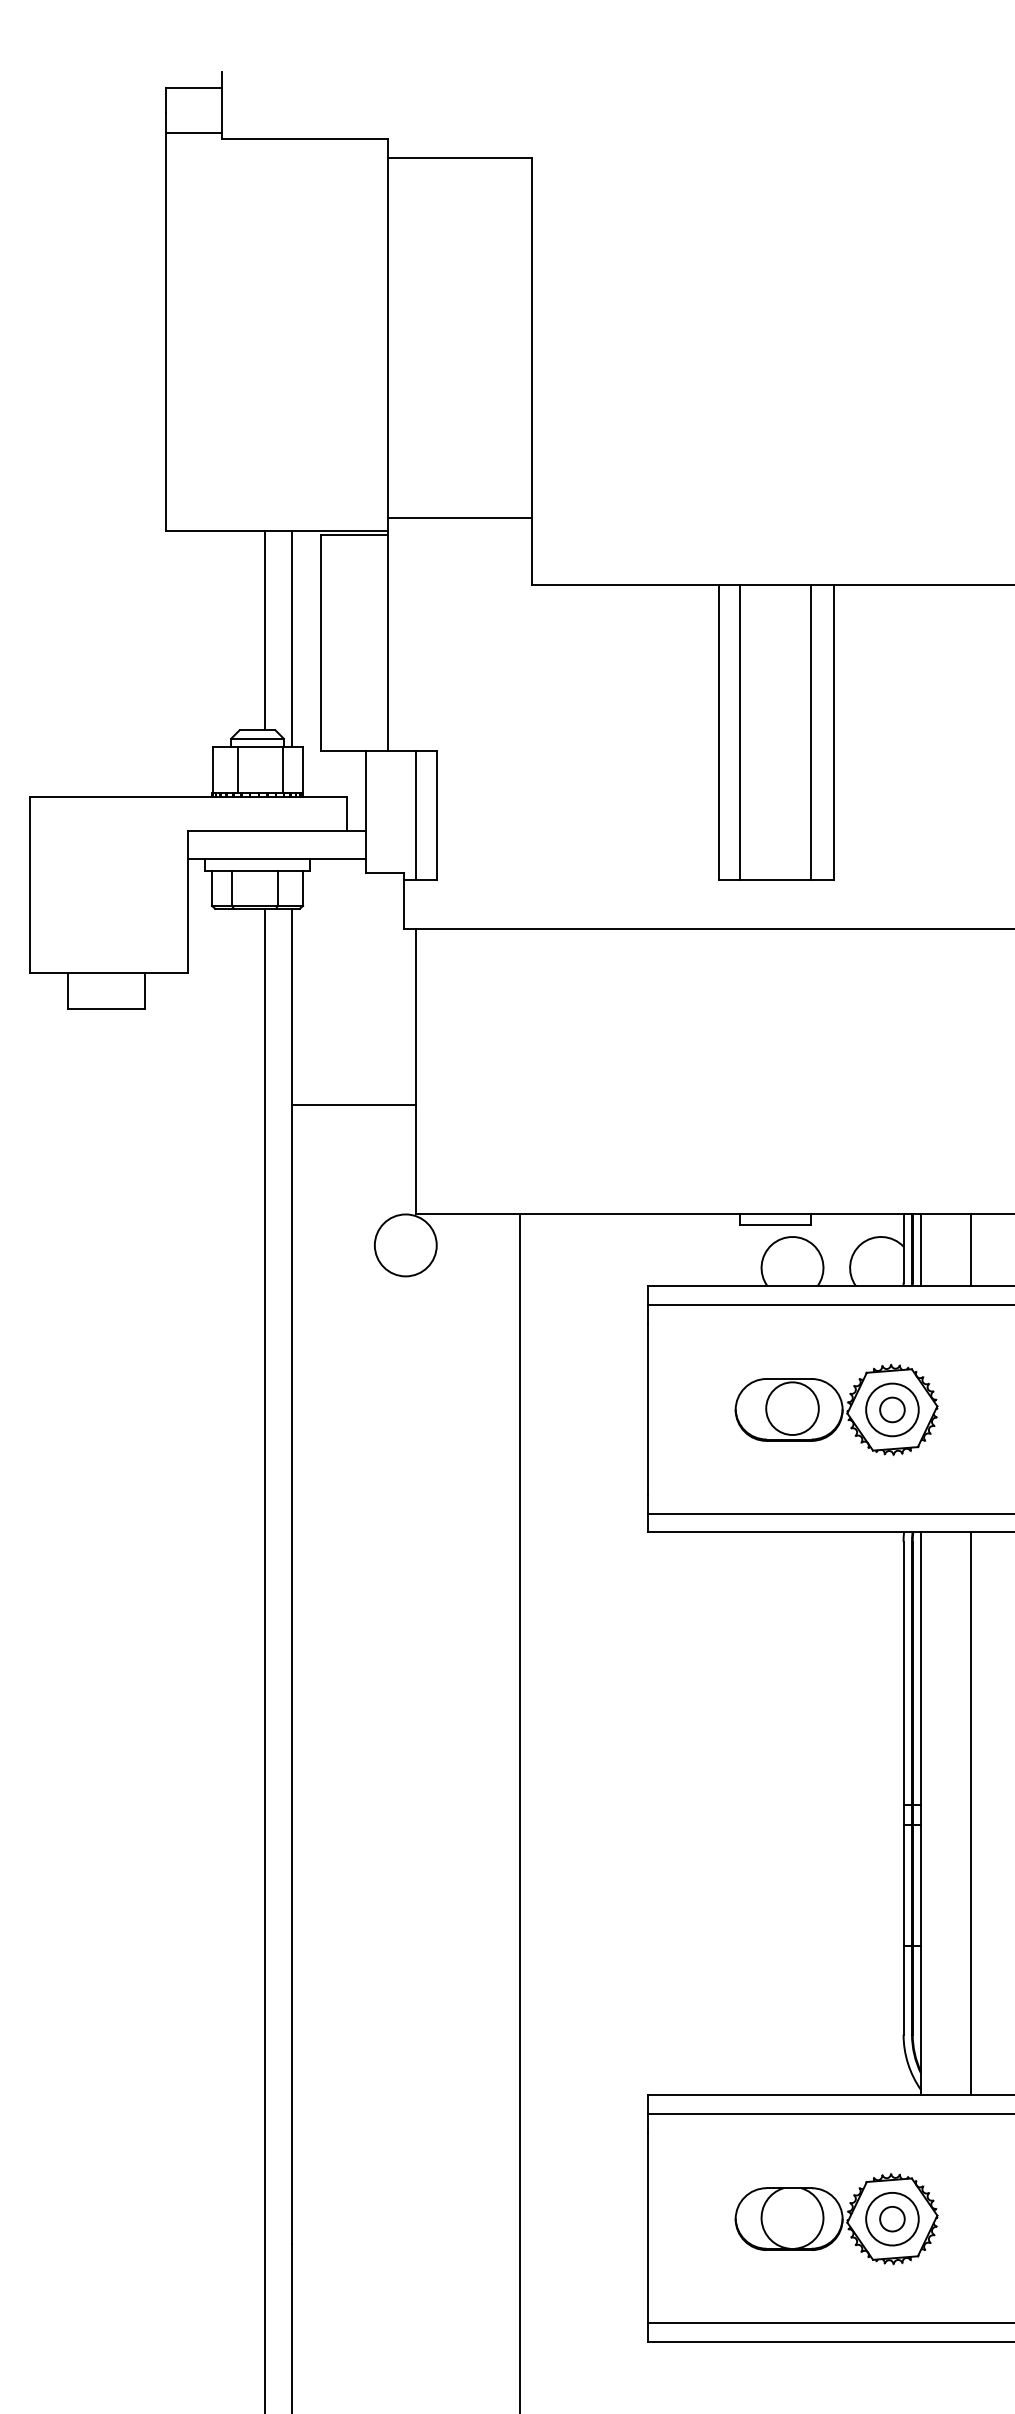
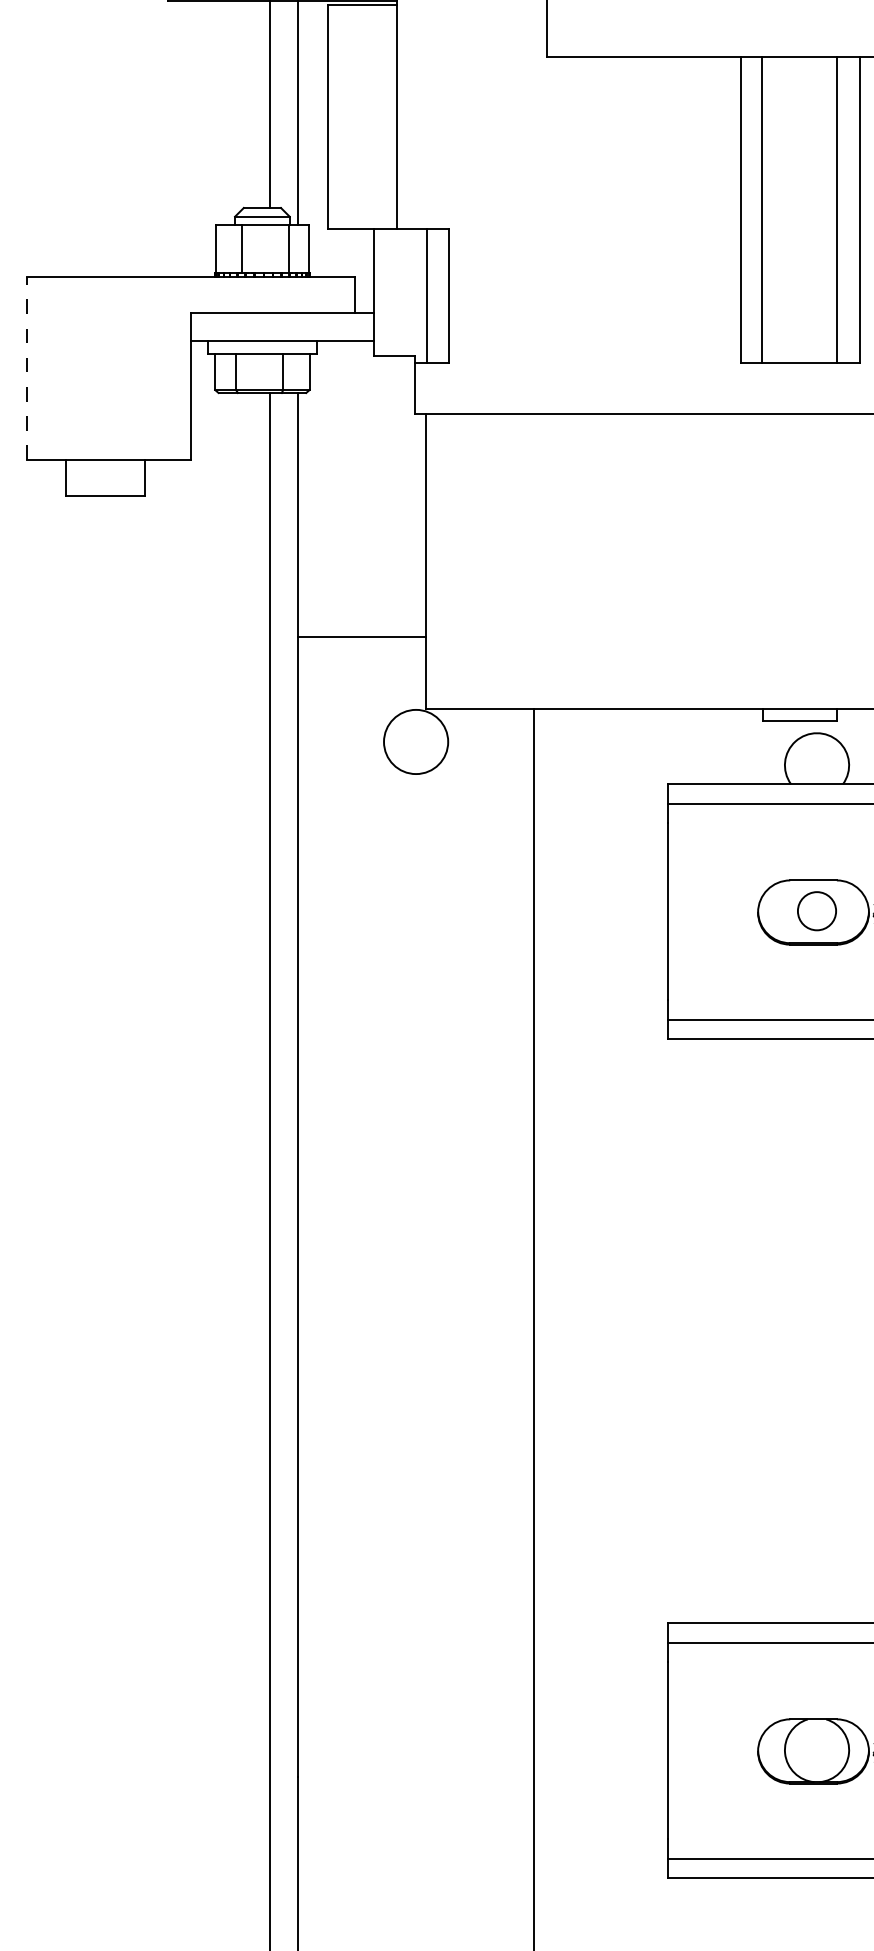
line: (30, 884) -> (27, 367), solid -> dashed
line: (353, 1104) -> (361, 636), moved
circle: (792, 1408) -> (817, 911), size x0.7

